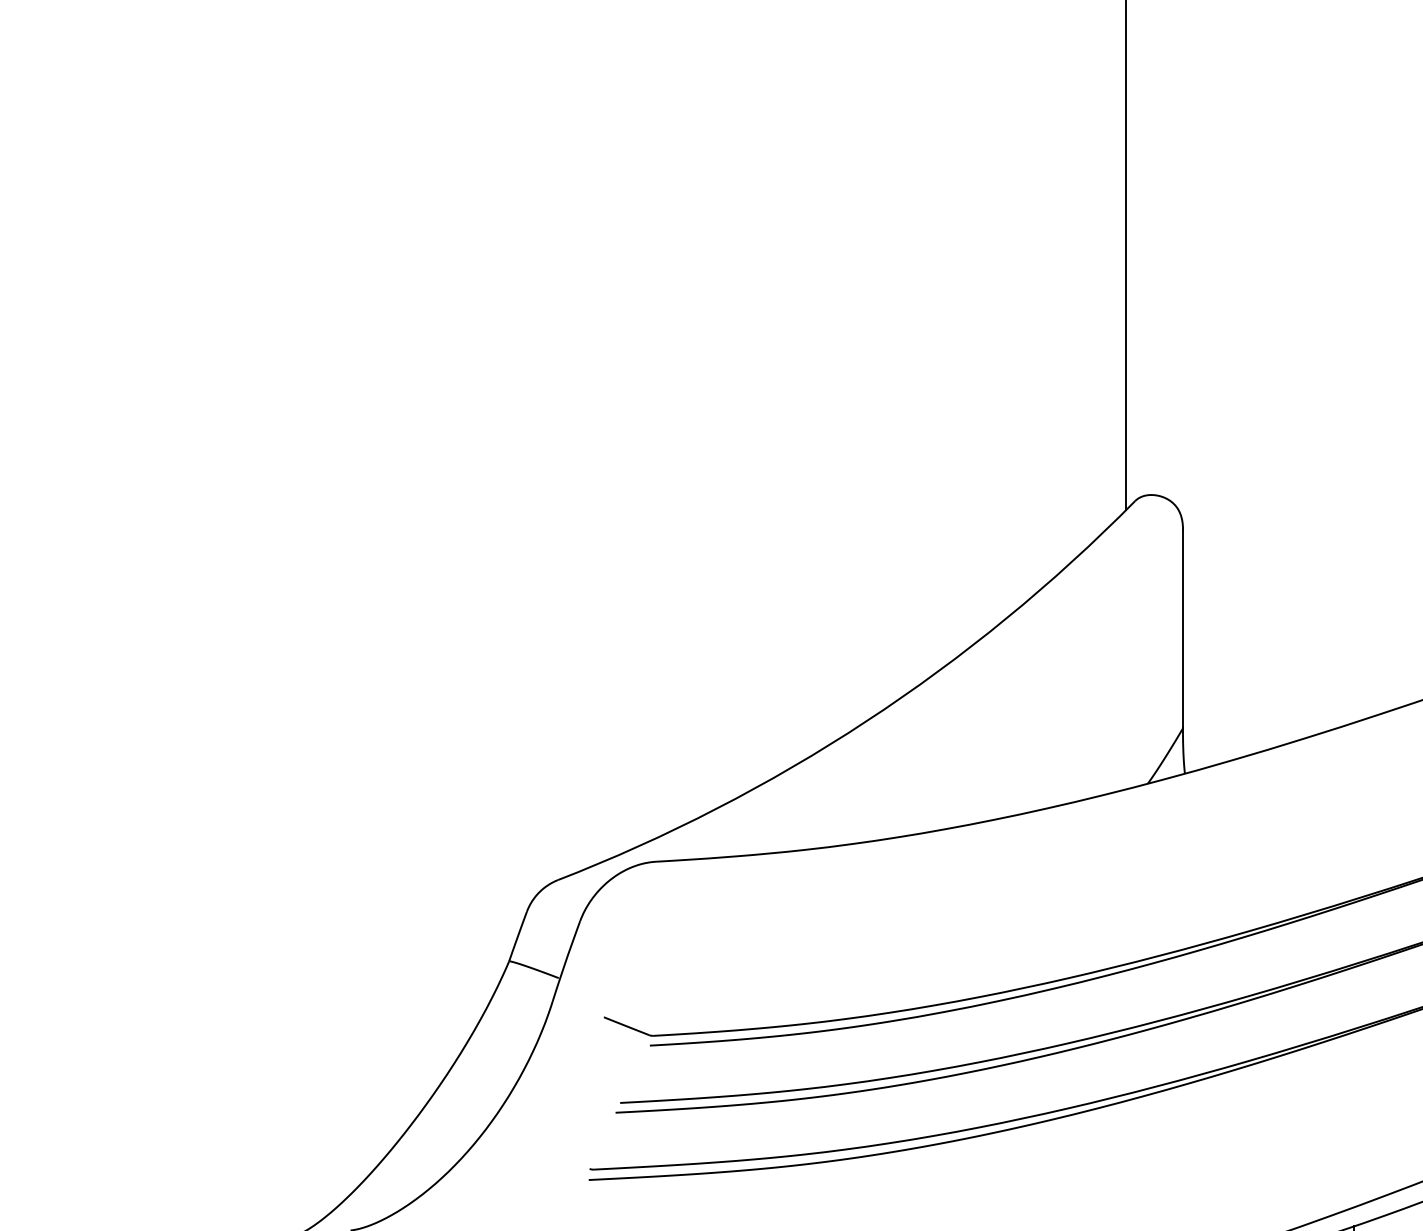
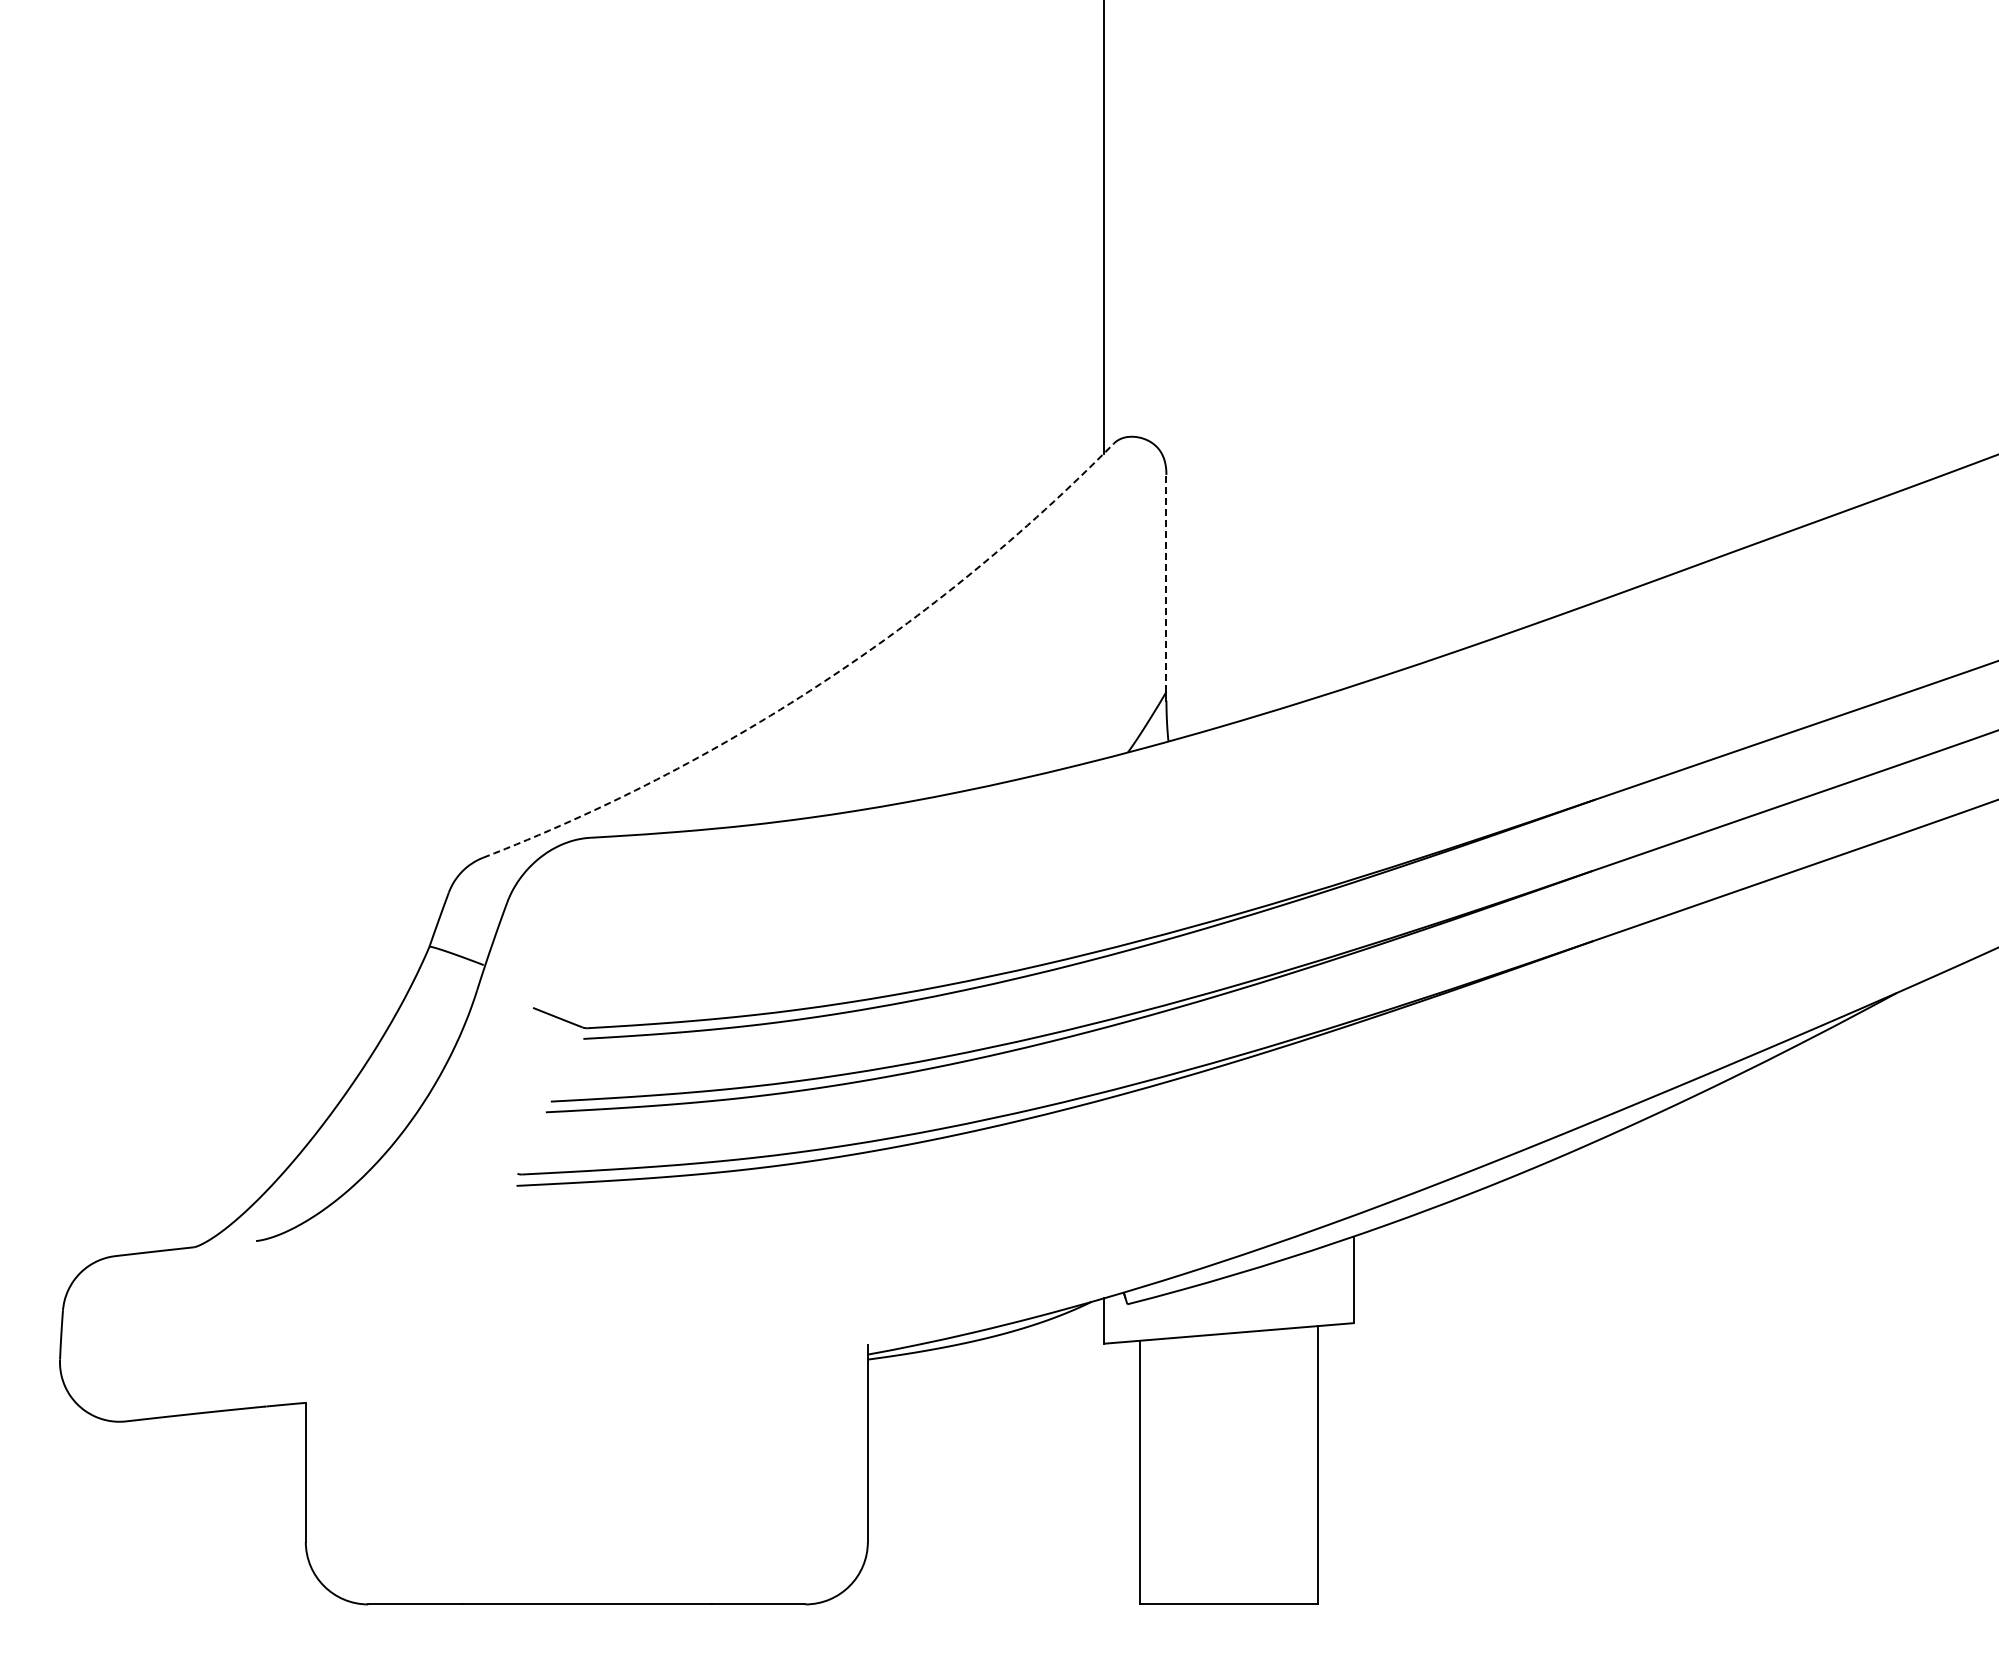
line: (1183, 628) -> (1166, 582), solid -> dashed
arc: (866, 721) -> (820, 684), solid -> dashed

